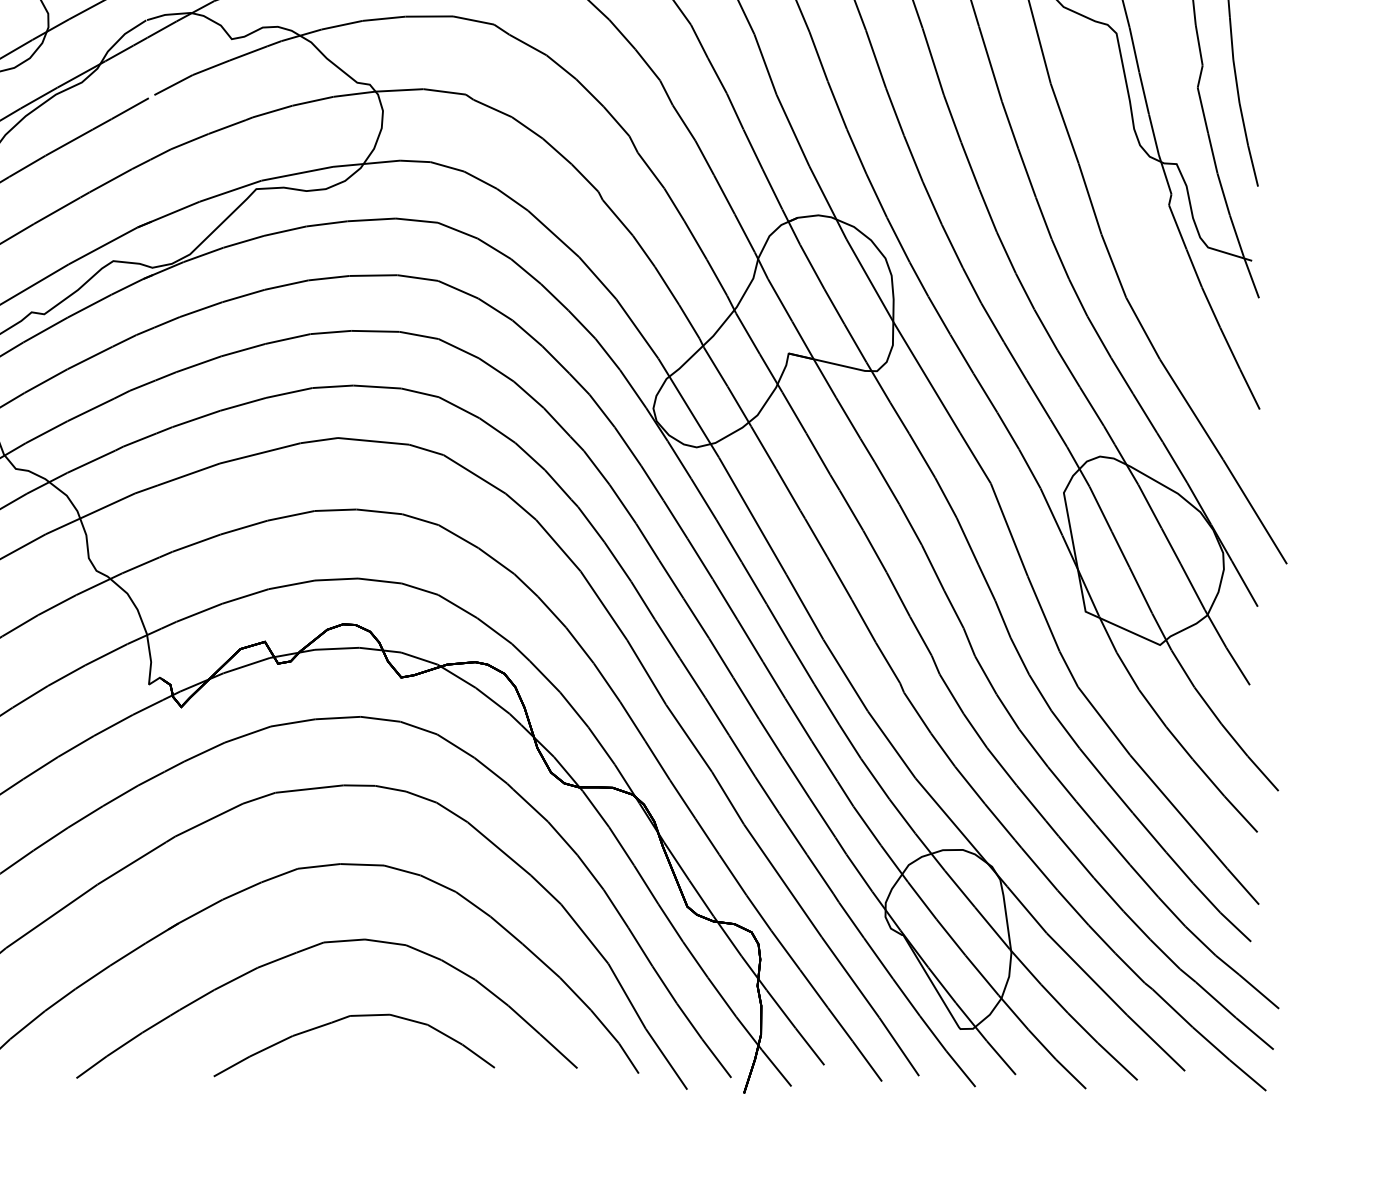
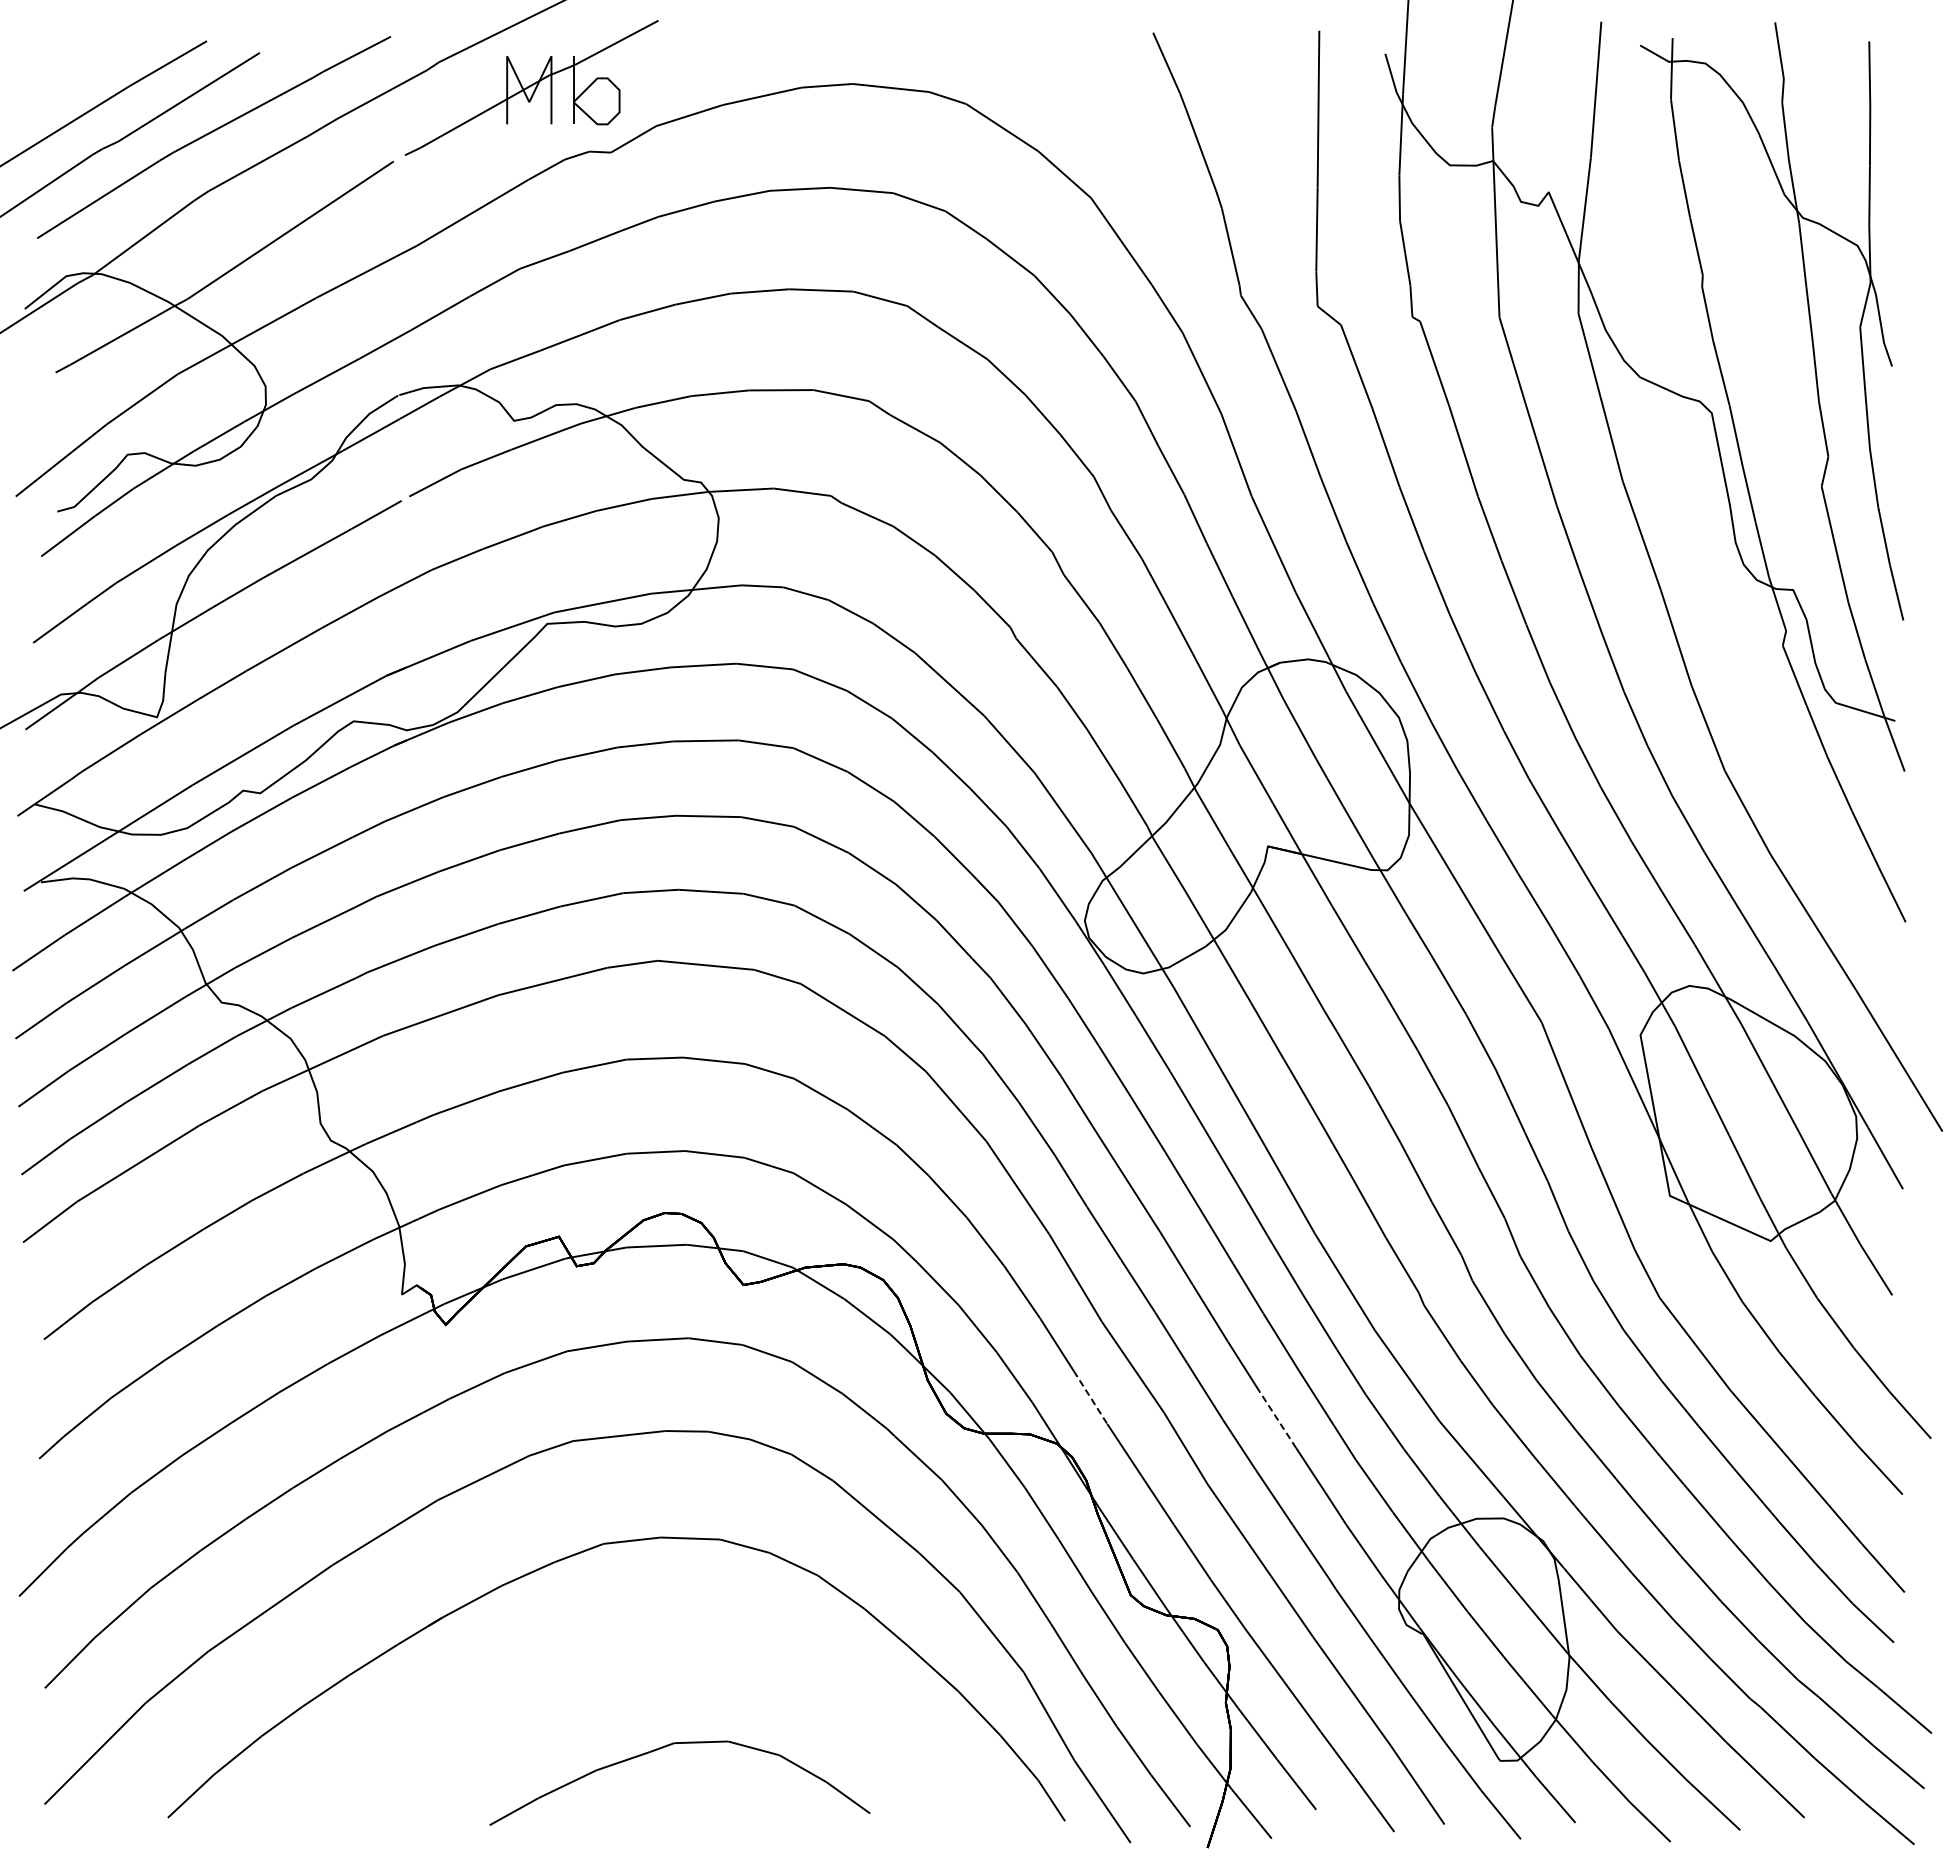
line: (657, 760) -> (1090, 1397), solid -> dashed
line: (795, 776) -> (1277, 1419), solid -> dashed
part: (305, 950) -> (613, 1654), removed

